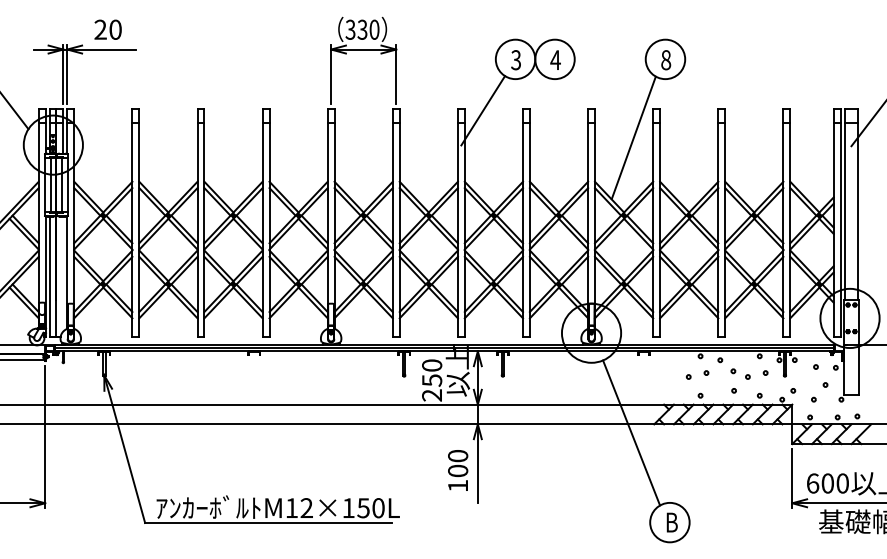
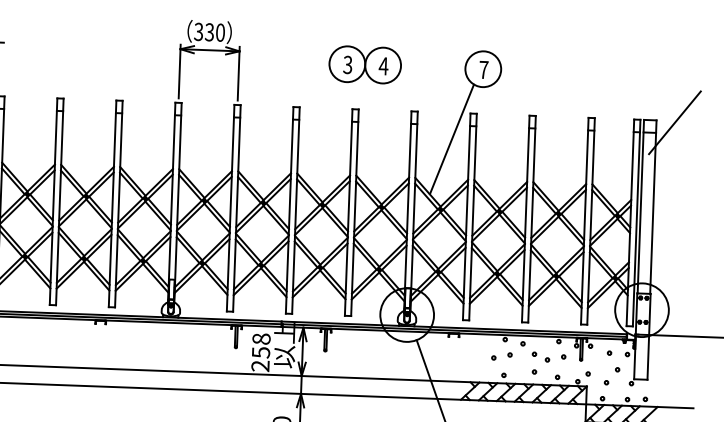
text: (666, 60) -> (484, 70), 8 -> 7
line: (483, 110) -> (316, 109), removed
text: (431, 365) -> (260, 338), 250 -> 258

